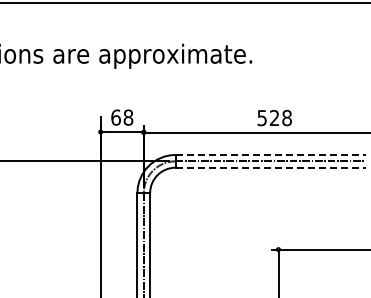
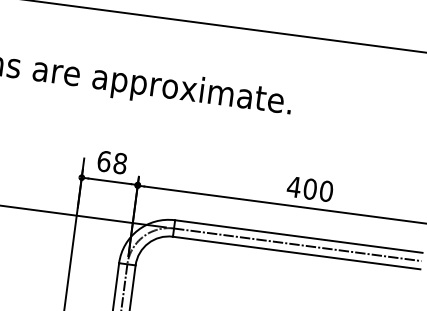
text: (274, 118) -> (310, 189), 528 -> 400
line: (271, 155) -> (299, 237), dashed -> solid
line: (271, 167) -> (297, 252), dashed -> solid

